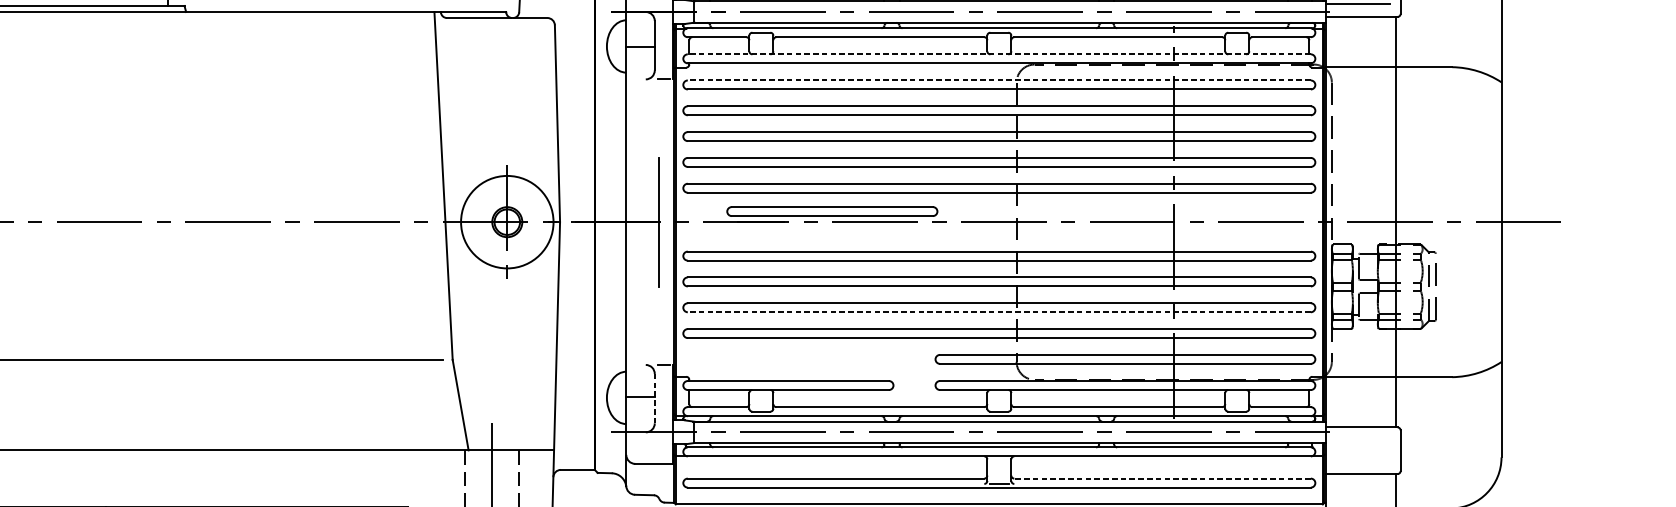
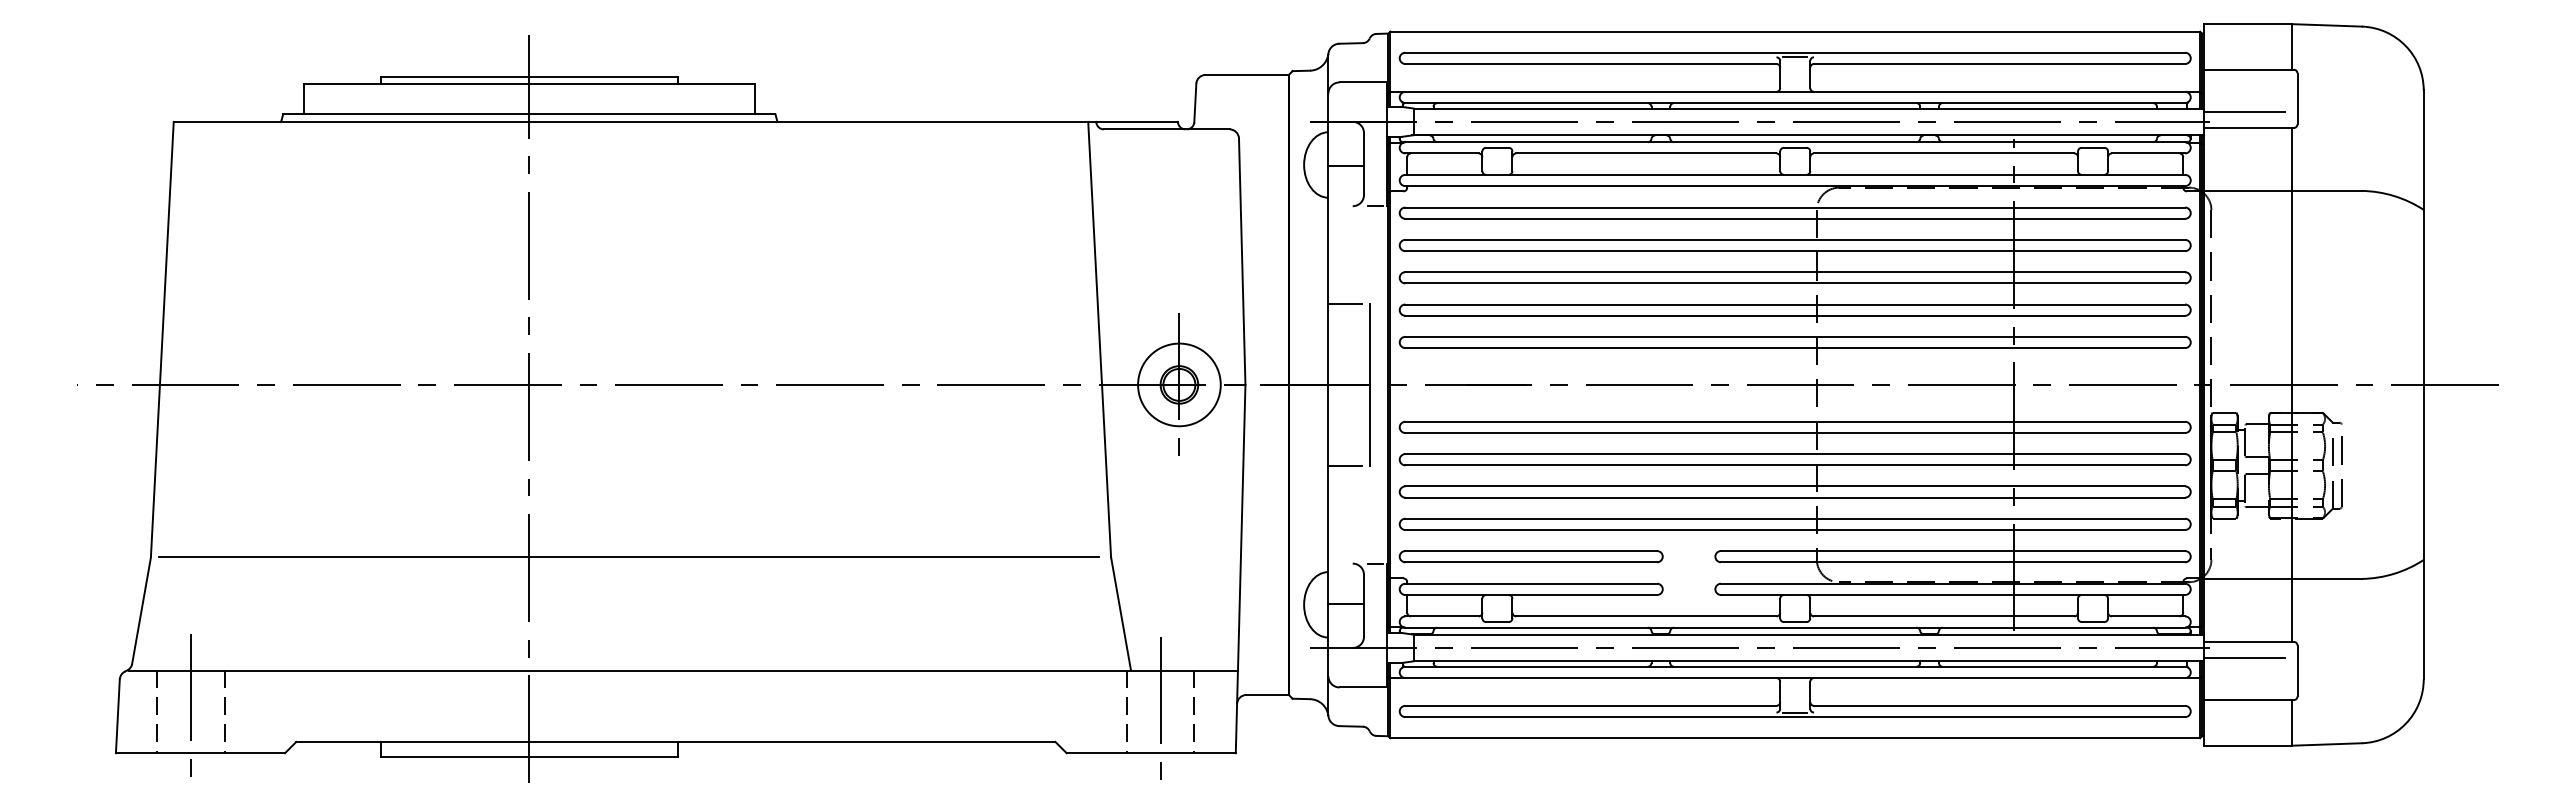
line: (999, 54) -> (1795, 174), dashed -> solid
line: (999, 80) -> (1795, 207), dashed -> solid
line: (639, 157) -> (1345, 304), added
part: (831, 211) -> (1530, 556), moved
circle: (507, 221) -> (1179, 384), size x0.71
line: (639, 286) -> (1345, 465), added
line: (999, 312) -> (1795, 497), dashed -> solid
line: (655, 398) -> (1364, 605), dashed -> solid
line: (1357, 440) -> (2243, 658), added
line: (1162, 478) -> (1999, 705), dashed -> solid

